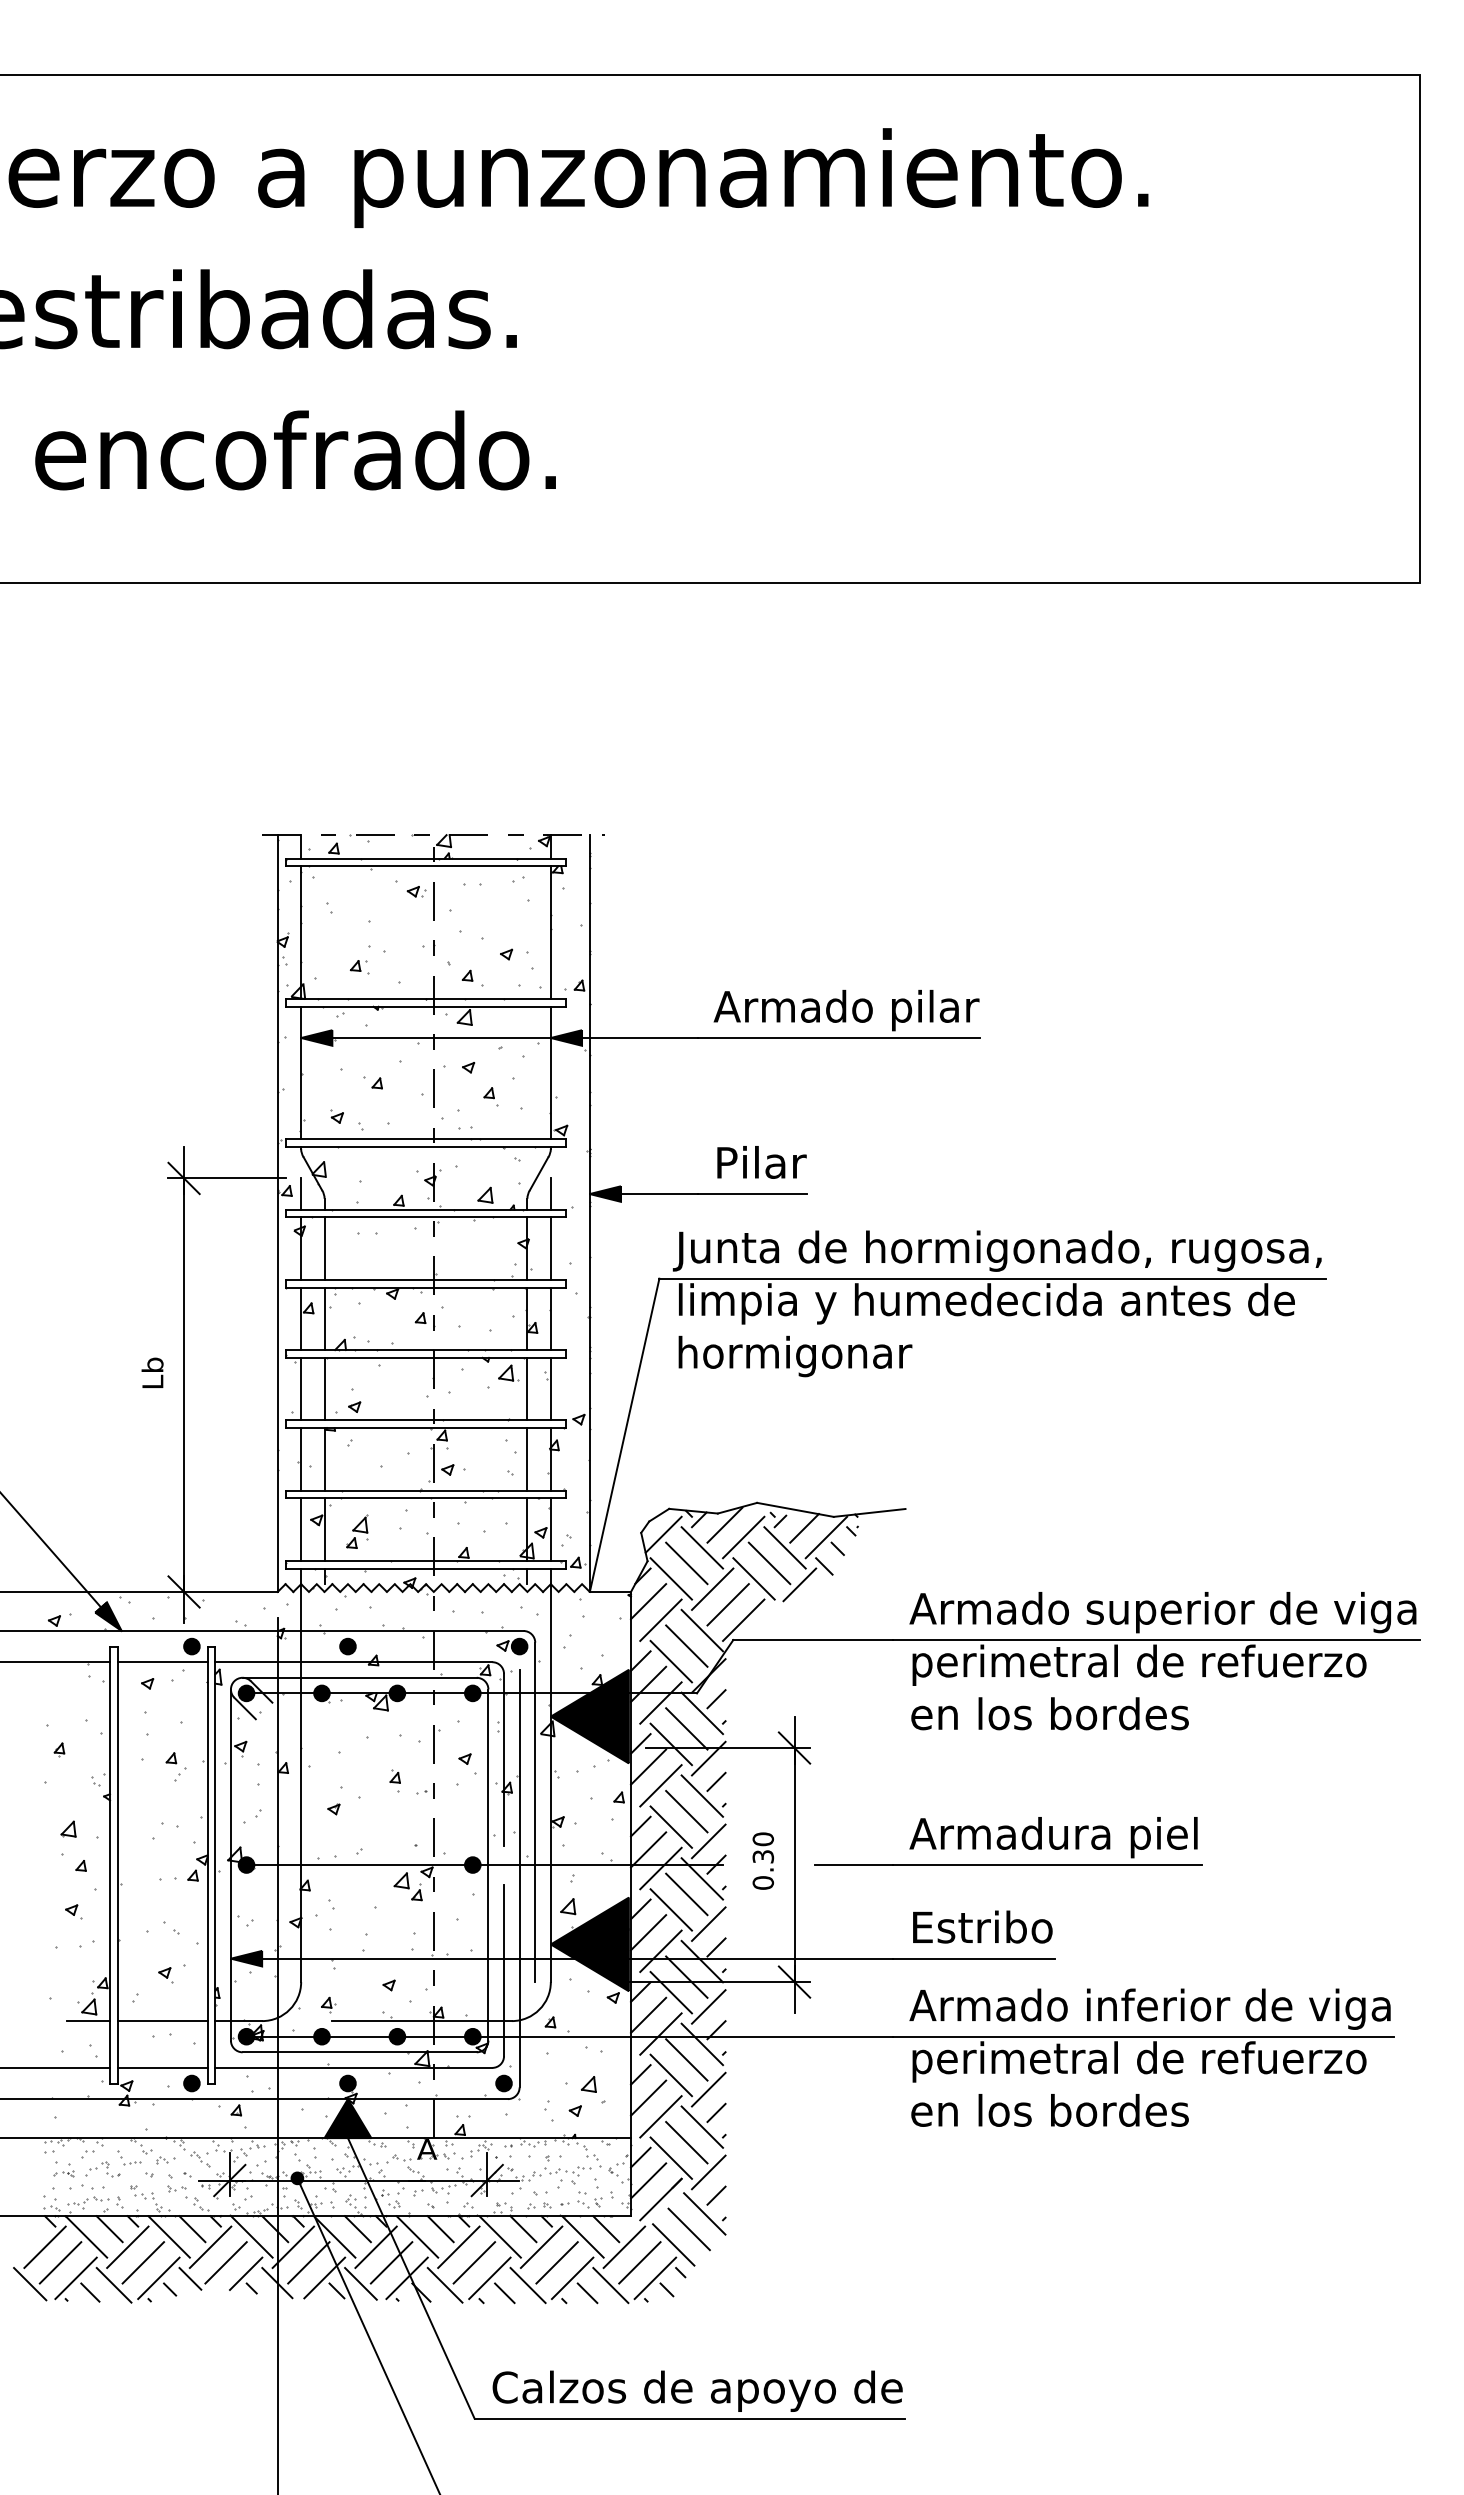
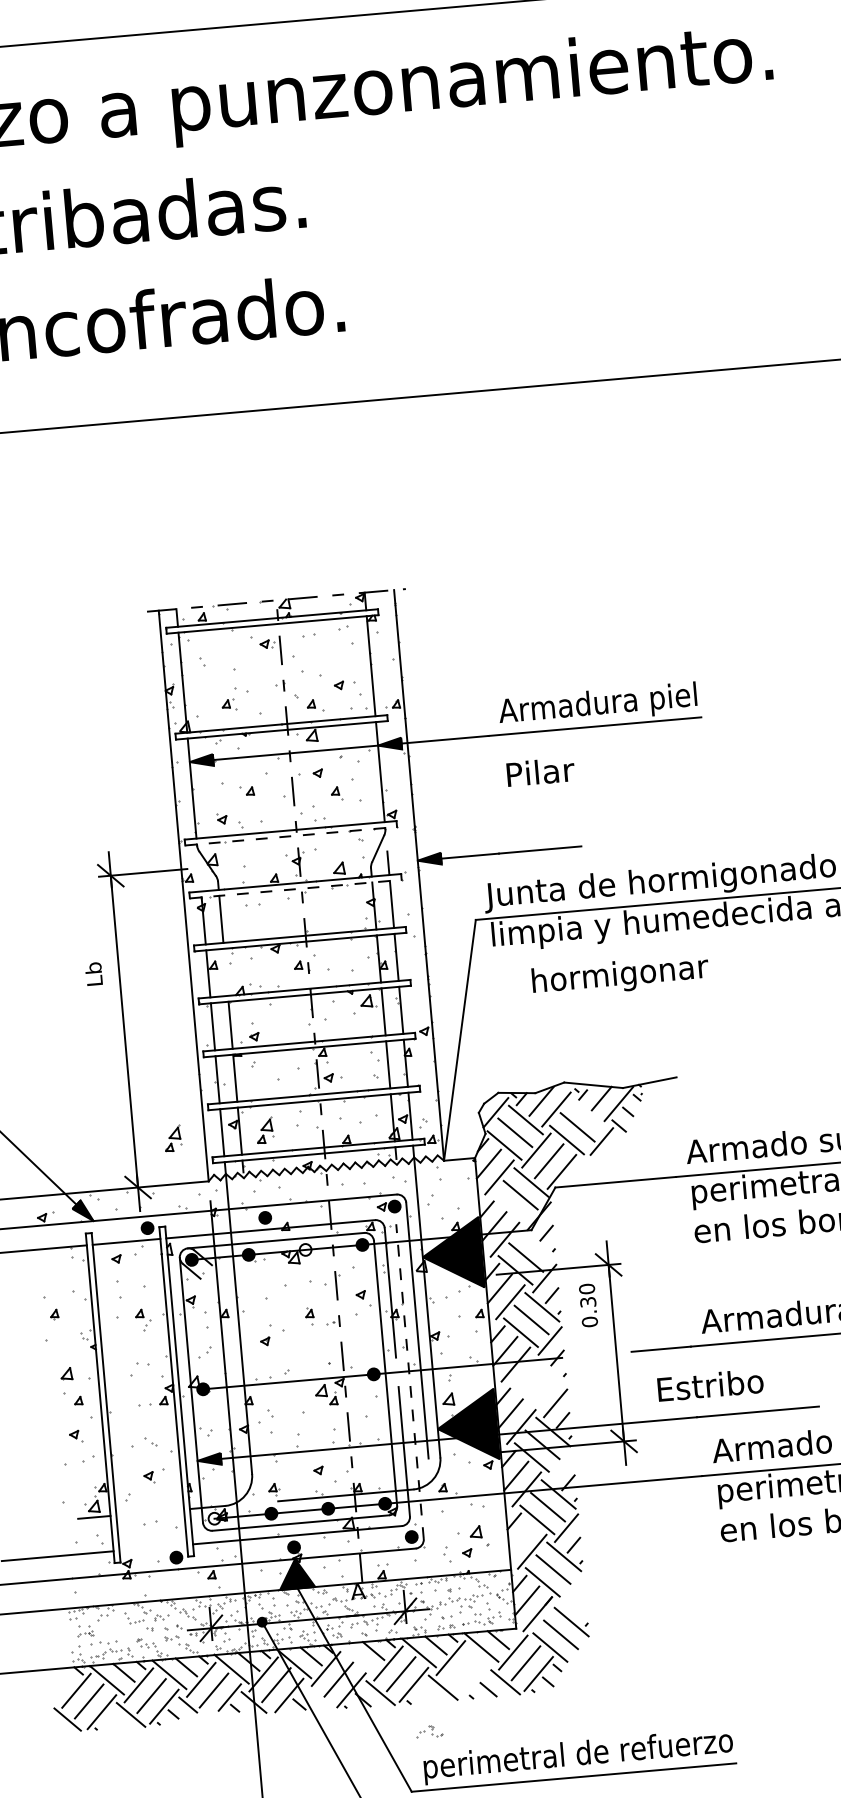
text: (846, 1010) -> (599, 705), Armado pilar -> Armadura piel
line: (426, 1147) -> (291, 836), solid -> dashed
text: (761, 1162) -> (540, 772), moved
line: (301, 1193) -> (200, 879), removed
line: (426, 1217) -> (296, 889), solid -> dashed
line: (324, 1318) -> (225, 972), removed
text: (795, 1356) -> (620, 976), moved
text: (152, 1372) -> (93, 973), moved
part: (235, 1531) -> (172, 1138), added
line: (784, 1547) -> (587, 1114), removed
line: (670, 1661) -> (509, 1207), removed
fill: (397, 1693) -> (305, 1249), removed
line: (702, 1713) -> (536, 1244), removed
text: (762, 1860) -> (587, 1305), moved
line: (519, 1878) -> (409, 1381), solid -> dashed
line: (702, 1878) -> (547, 1369), removed
line: (686, 1894) -> (536, 1382), removed
line: (670, 1909) -> (525, 1394), removed
text: (982, 1926) -> (710, 1384), moved
line: (708, 2006) -> (560, 1465), removed
line: (162, 2021) -> (150, 1512), removed
fill: (246, 2036) -> (214, 1518), removed
line: (162, 2067) -> (153, 1547), removed
line: (648, 2097) -> (521, 1538), removed
part: (102, 2169) -> (429, 1731), moved
line: (708, 2172) -> (571, 1590), removed
line: (716, 2195) -> (579, 1607), removed
line: (417, 2236) -> (356, 1658), removed
line: (556, 2262) -> (463, 1668), removed
line: (572, 2278) -> (476, 1679), removed
line: (360, 2283) -> (316, 1697), removed
line: (90, 2292) -> (113, 1721), removed
line: (504, 2293) -> (425, 1695), removed
text: (697, 2390) -> (577, 1755), Calzos de apoyo de -> perimetral de refuerzo

